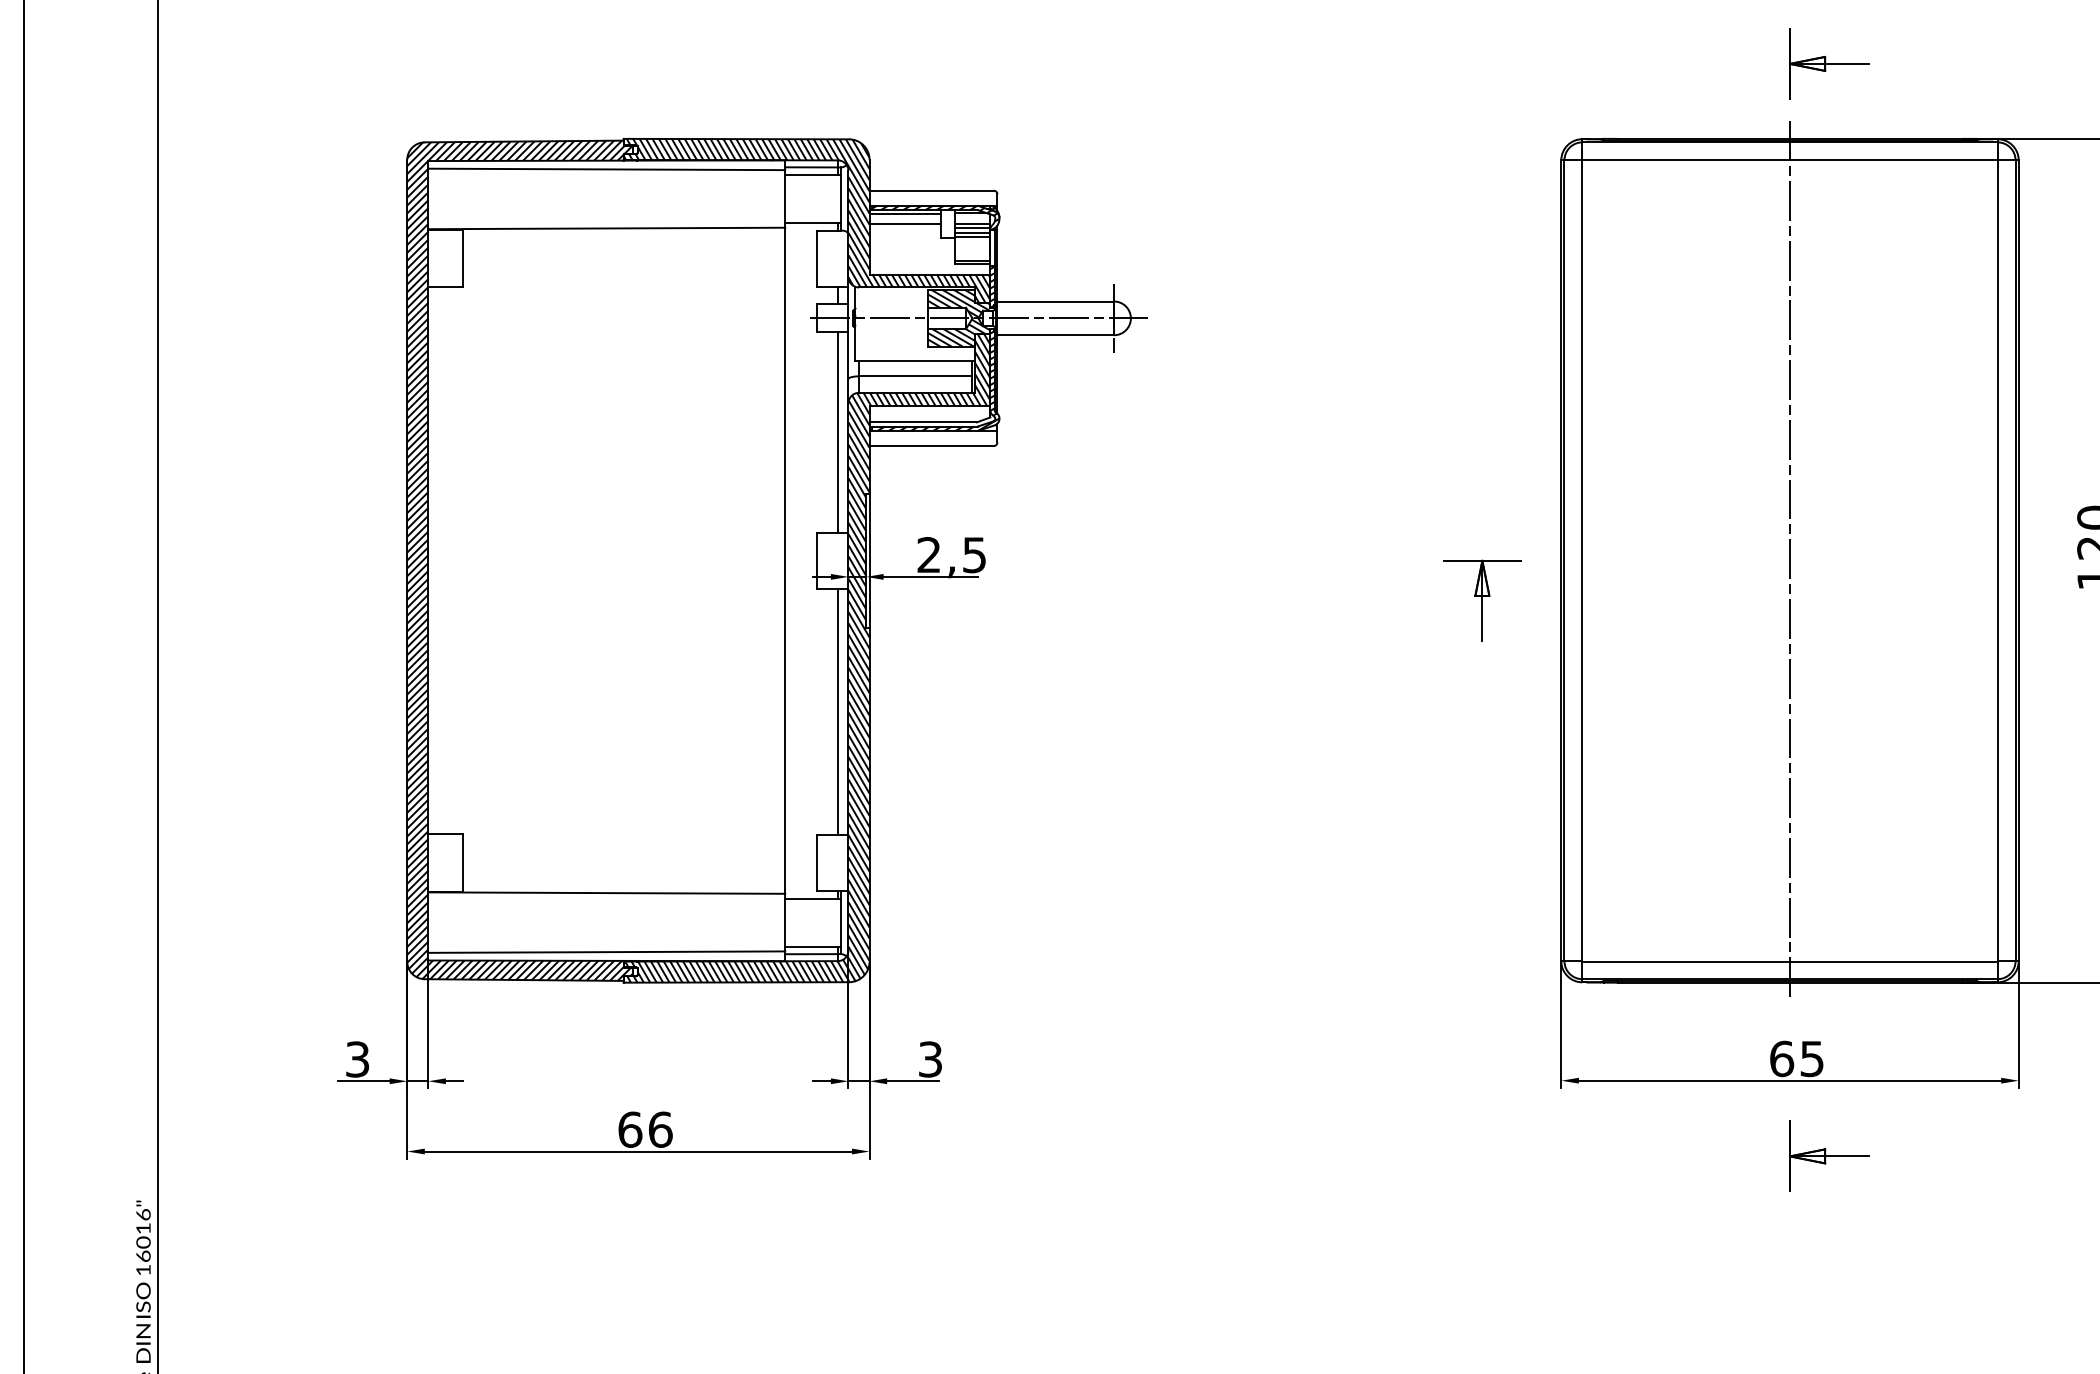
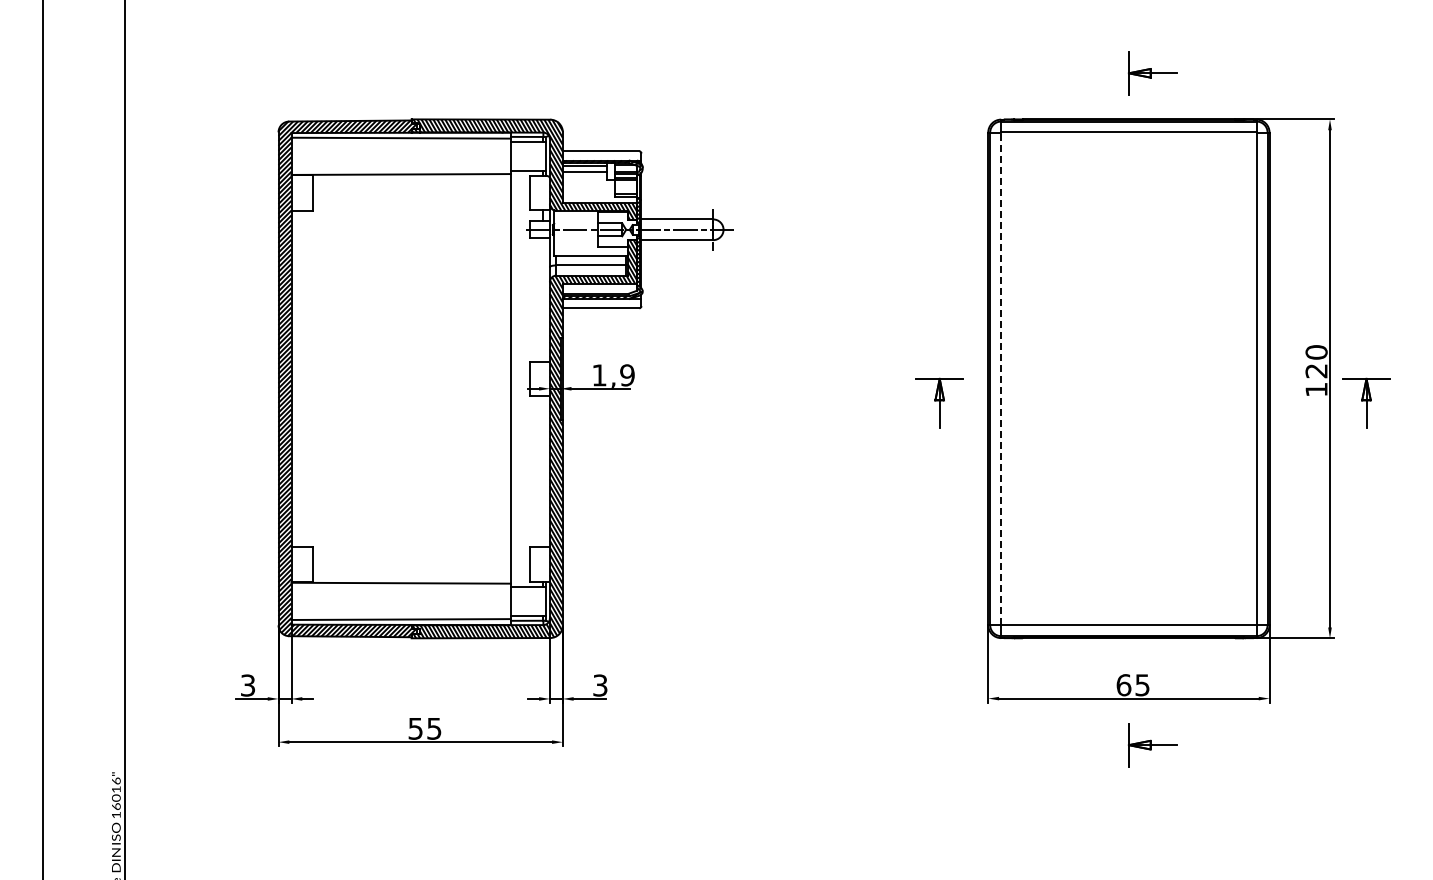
hatch: (961, 317) -> (619, 229), removed
line: (838, 431) -> (543, 299), removed
text: (951, 555) -> (613, 375), 2,5 -> 1,9
line: (1582, 560) -> (1001, 378), solid -> dashed
line: (1789, 560) -> (1128, 378), removed
line: (838, 711) -> (543, 471), removed
text: (644, 1129) -> (424, 728), 66 -> 55

